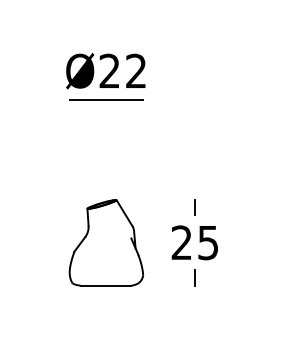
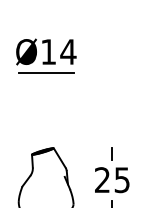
text: (123, 70) -> (58, 51), Ø22 -> Ø14

